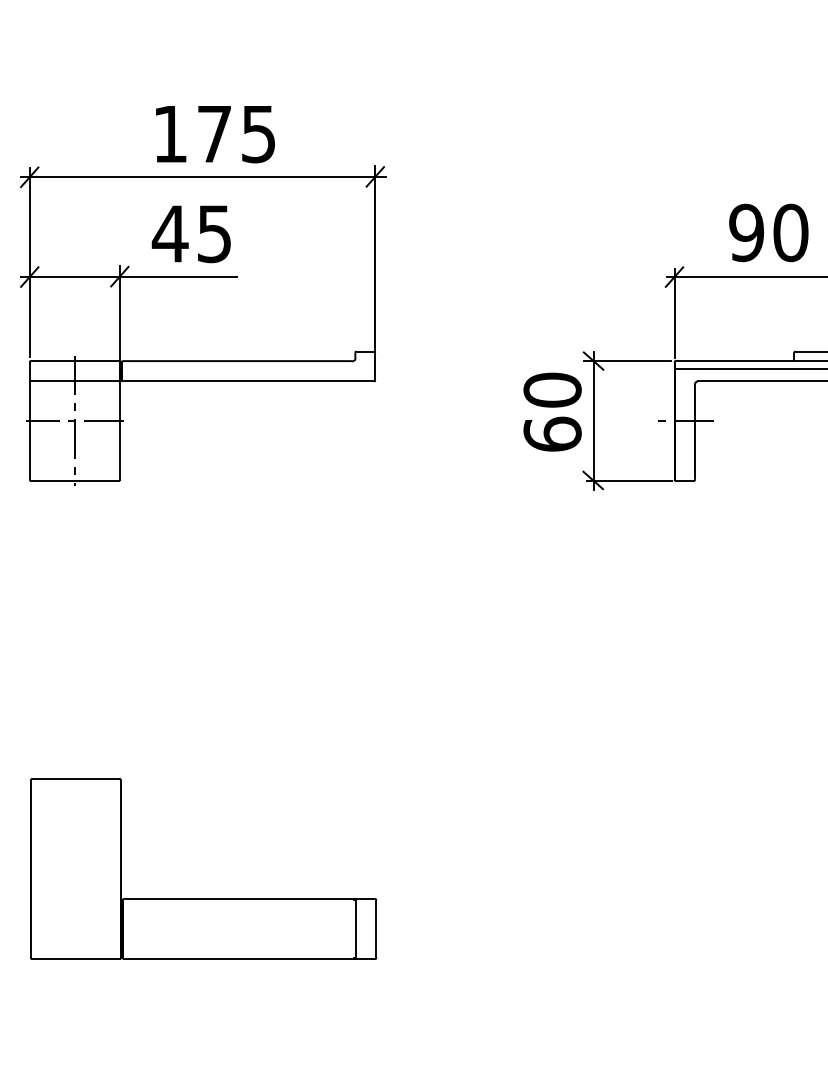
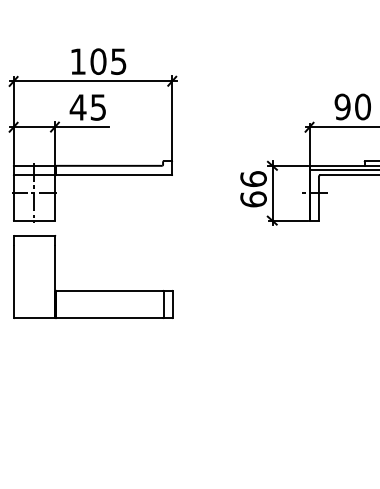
text: (214, 133) -> (98, 61), 175 -> 105
text: (552, 390) -> (253, 179), 60 -> 66
part: (203, 898) -> (93, 290), moved

